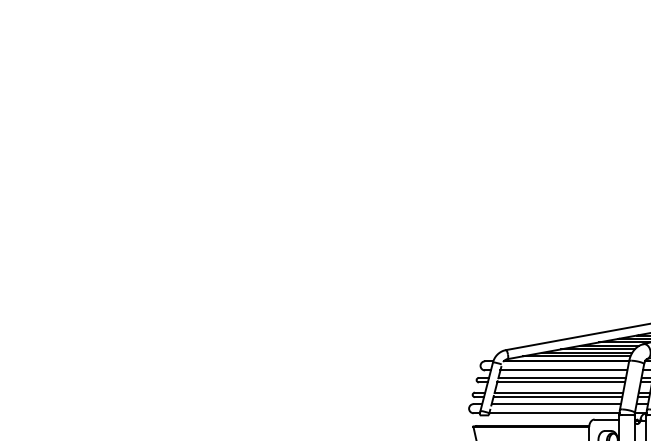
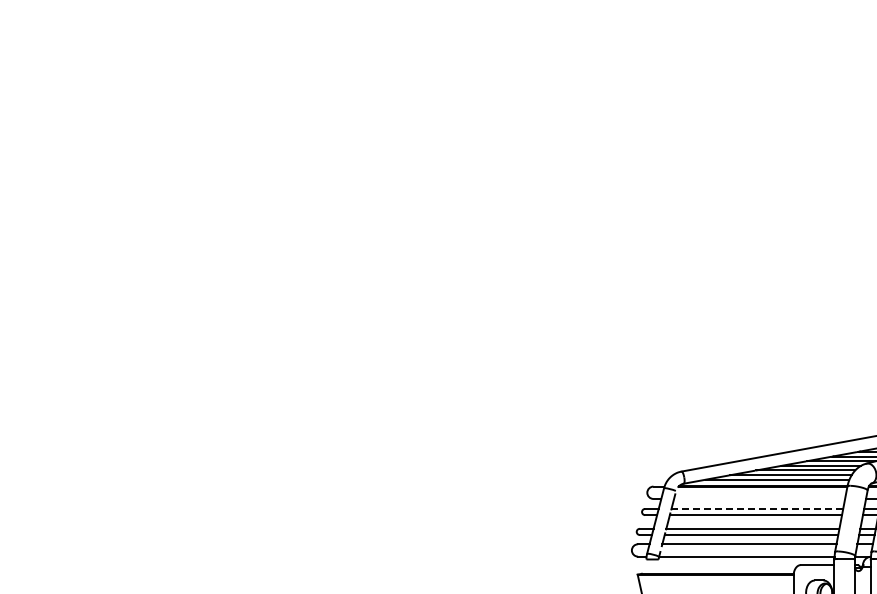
line: (563, 370) -> (759, 498), removed
line: (562, 377) -> (757, 508), solid -> dashed

